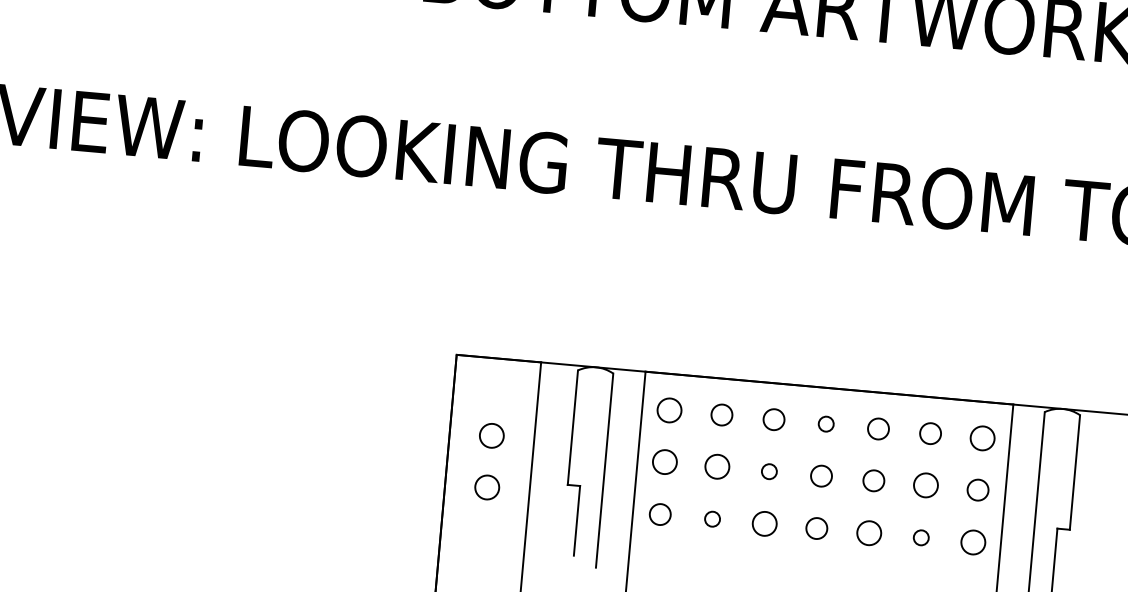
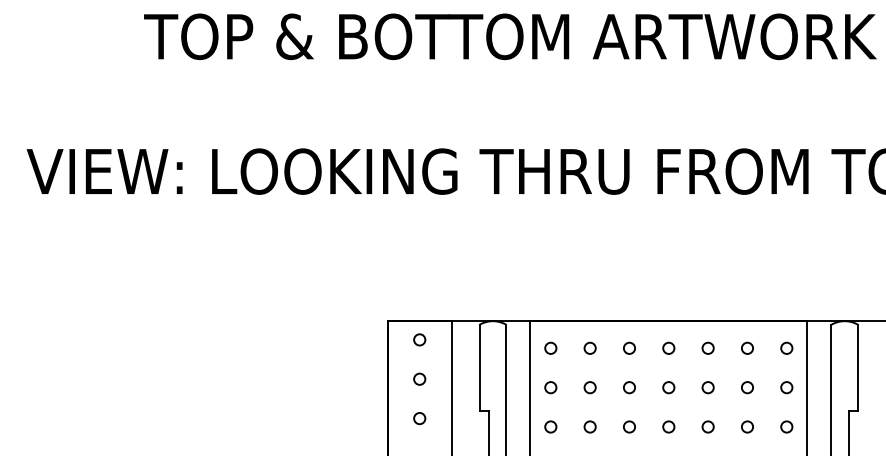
circle: (496, 382) -> (419, 339), added
circle: (669, 409) -> (550, 347), size x0.62
circle: (721, 413) -> (589, 347), size x0.71
circle: (774, 418) -> (629, 347), size x0.71
circle: (877, 427) -> (707, 347), size x0.71
circle: (930, 432) -> (747, 347), size x0.71
circle: (491, 434) -> (419, 378), size x0.62
circle: (982, 436) -> (786, 347), size x0.62
circle: (664, 462) -> (550, 387), size x0.62
circle: (716, 466) -> (589, 387), size x0.62
circle: (821, 476) -> (668, 387), size x0.71
circle: (872, 480) -> (707, 387), size x0.71
circle: (925, 485) -> (747, 387), size x0.62
circle: (487, 487) -> (419, 418), size x0.62
circle: (977, 490) -> (786, 387), size x0.71
circle: (659, 513) -> (550, 426), size x0.71
circle: (764, 523) -> (629, 426), size x0.62
circle: (816, 527) -> (668, 426), size x0.71
circle: (868, 532) -> (707, 426), size x0.62
circle: (973, 541) -> (786, 426), size x0.62

